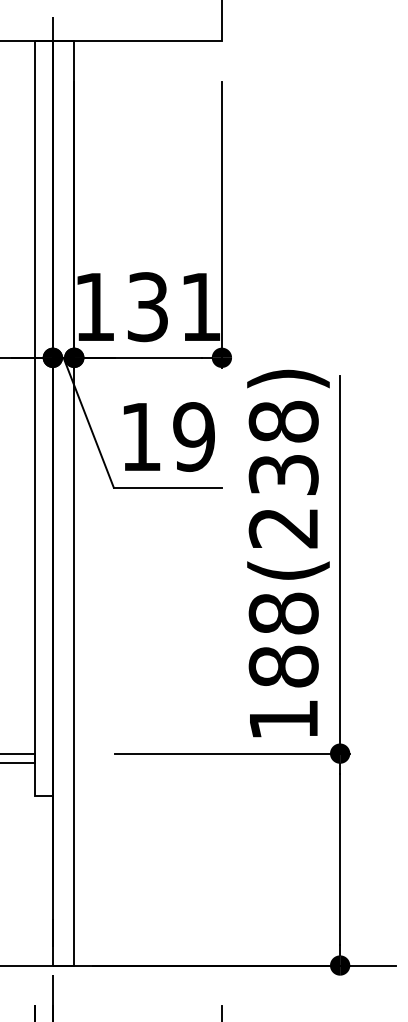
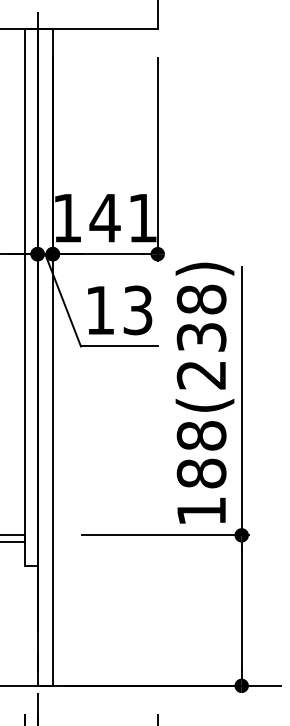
text: (147, 307) -> (104, 218), 131 -> 141
text: (193, 436) -> (137, 310), 19 -> 13

